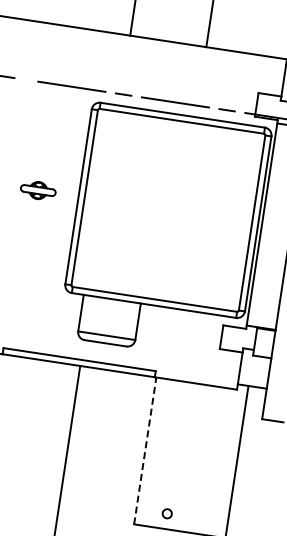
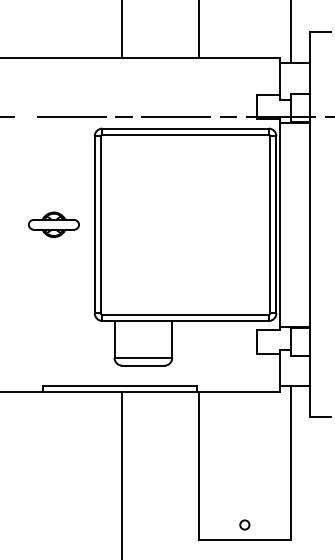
part: (37, 190) -> (53, 224), size x1.43
line: (145, 450) -> (198, 465), dashed -> solid
circle: (167, 513) -> (244, 524), moved

